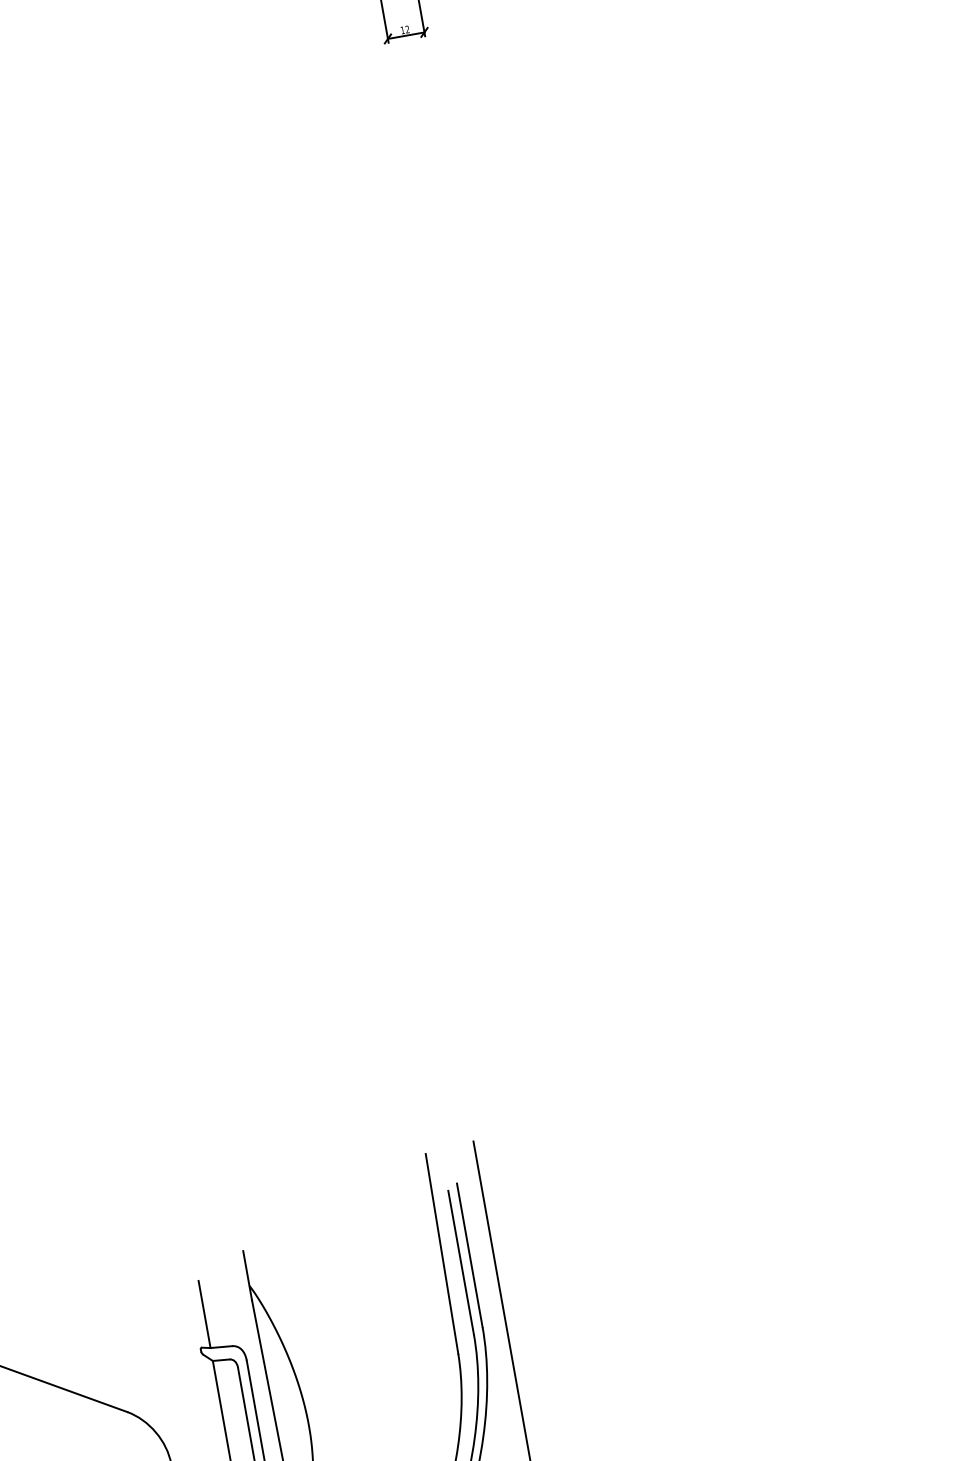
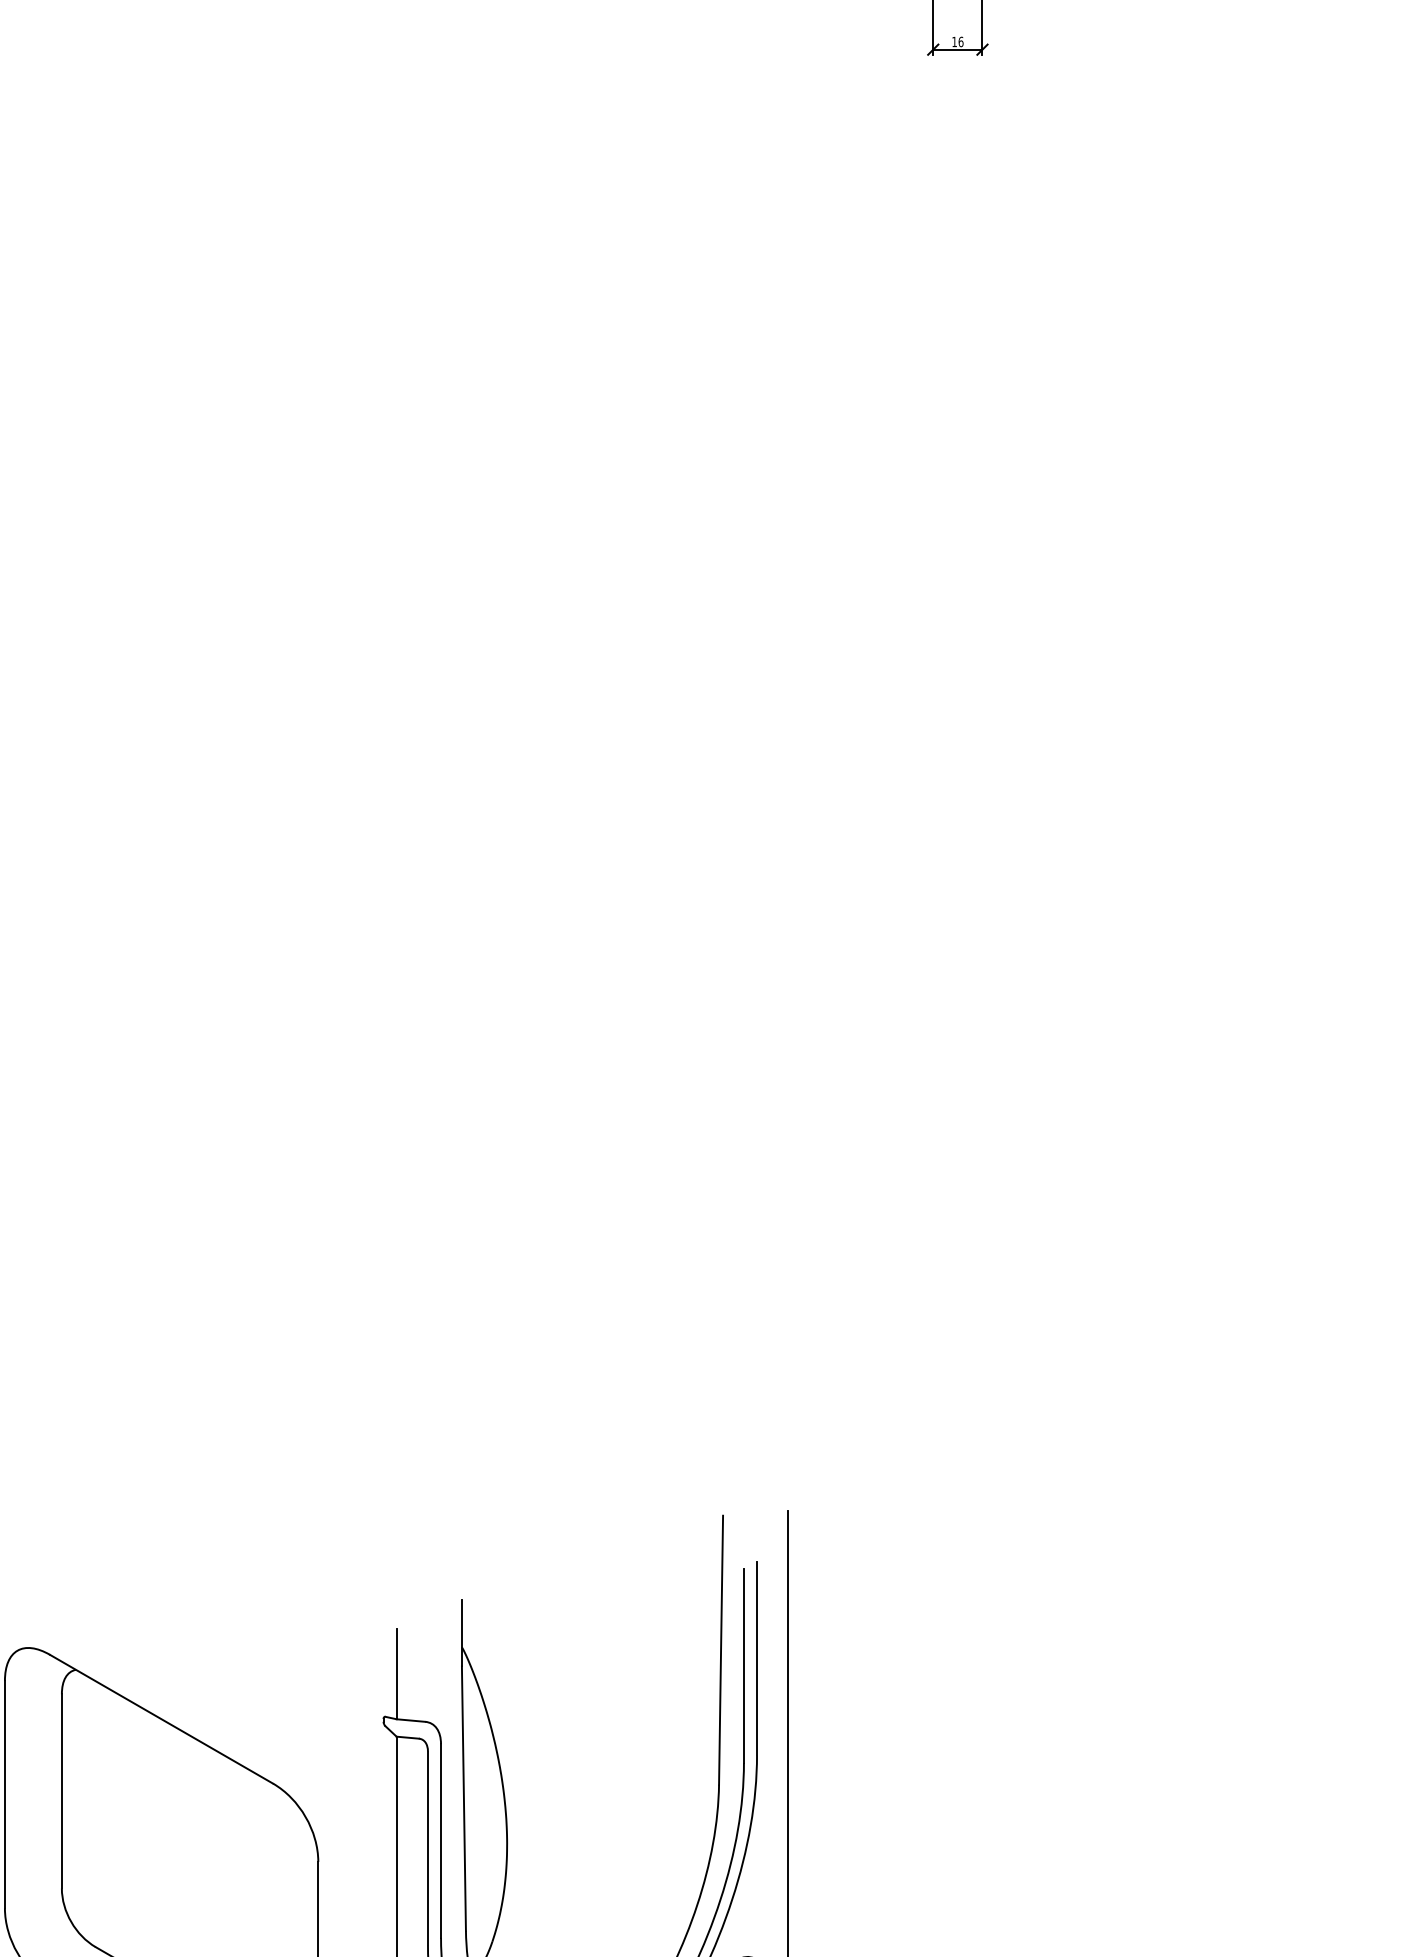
text: (407, 29) -> (960, 41), 12 -> 16

